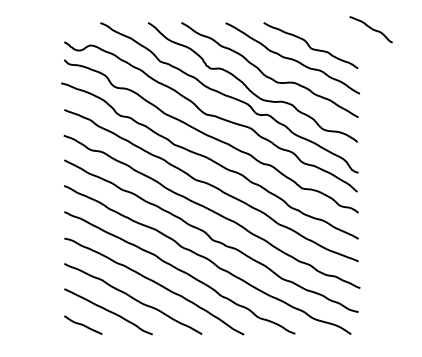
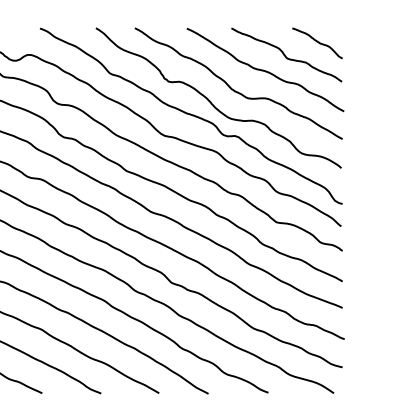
curve: (370, 28) -> (316, 41), moved

